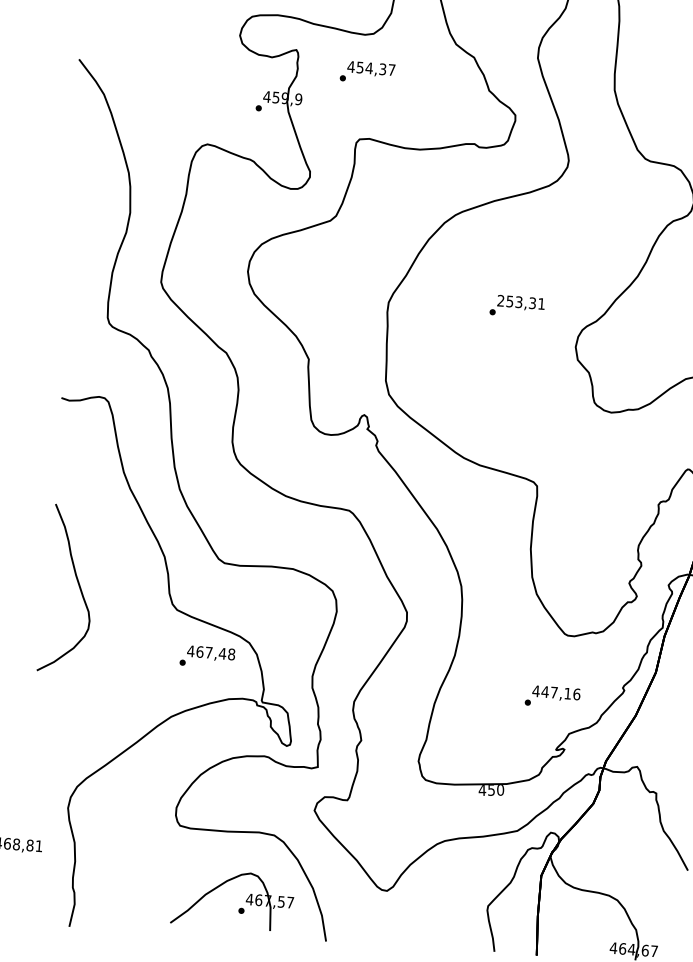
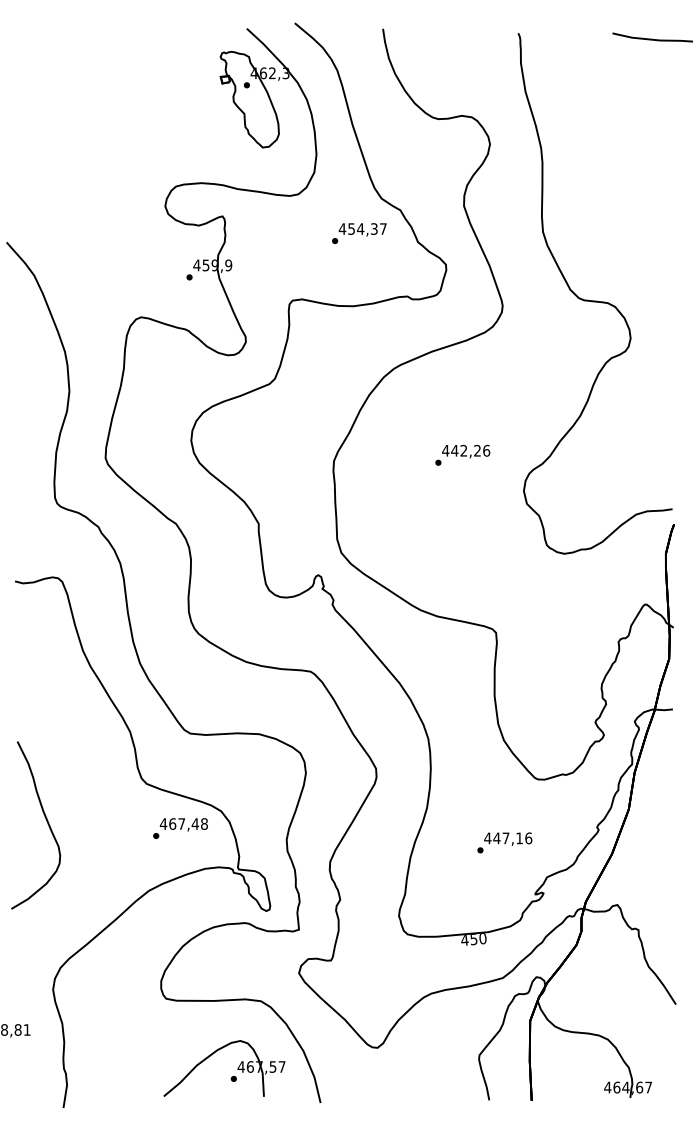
text: (367, 72) -> (359, 233), moved
text: (521, 302) -> (466, 450), 253,31 -> 442,26
curve: (78, 585) -> (46, 821), moved
text: (552, 696) -> (504, 842), moved

